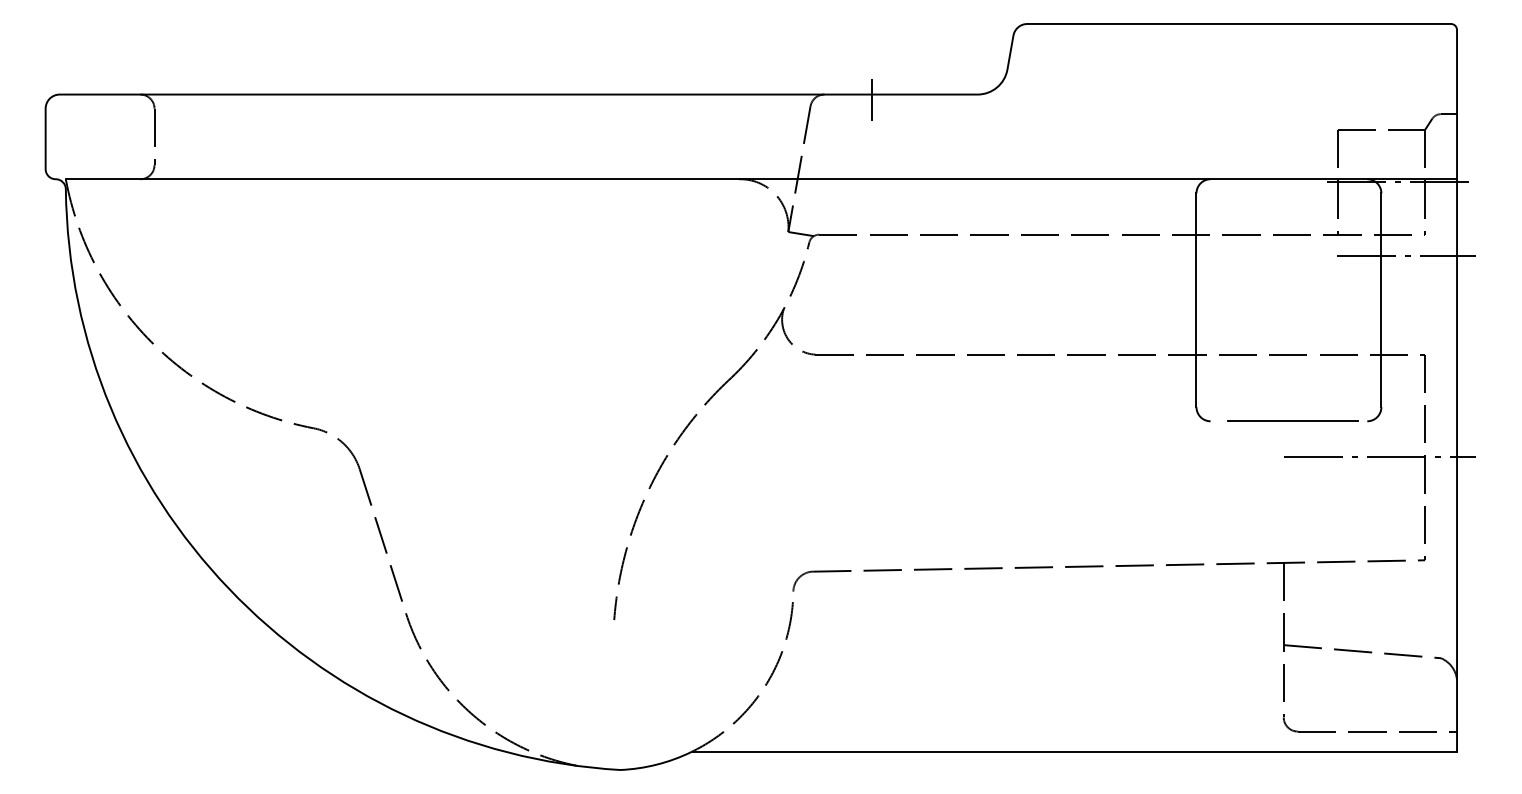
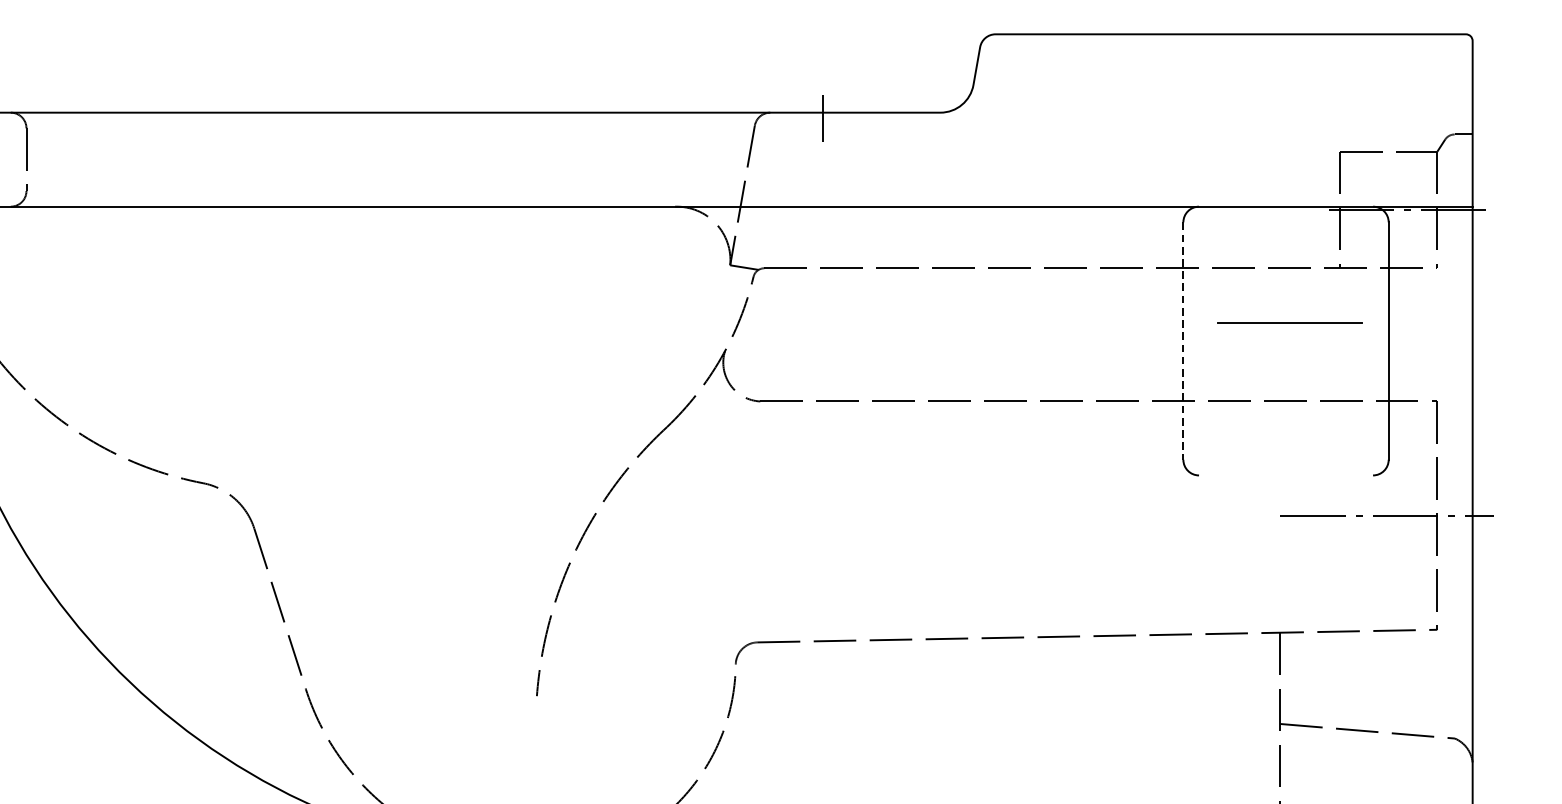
line: (1406, 255) -> (1416, 291), removed
line: (1196, 300) -> (1183, 341), solid -> dashed
line: (1292, 420) -> (1289, 322), moved

